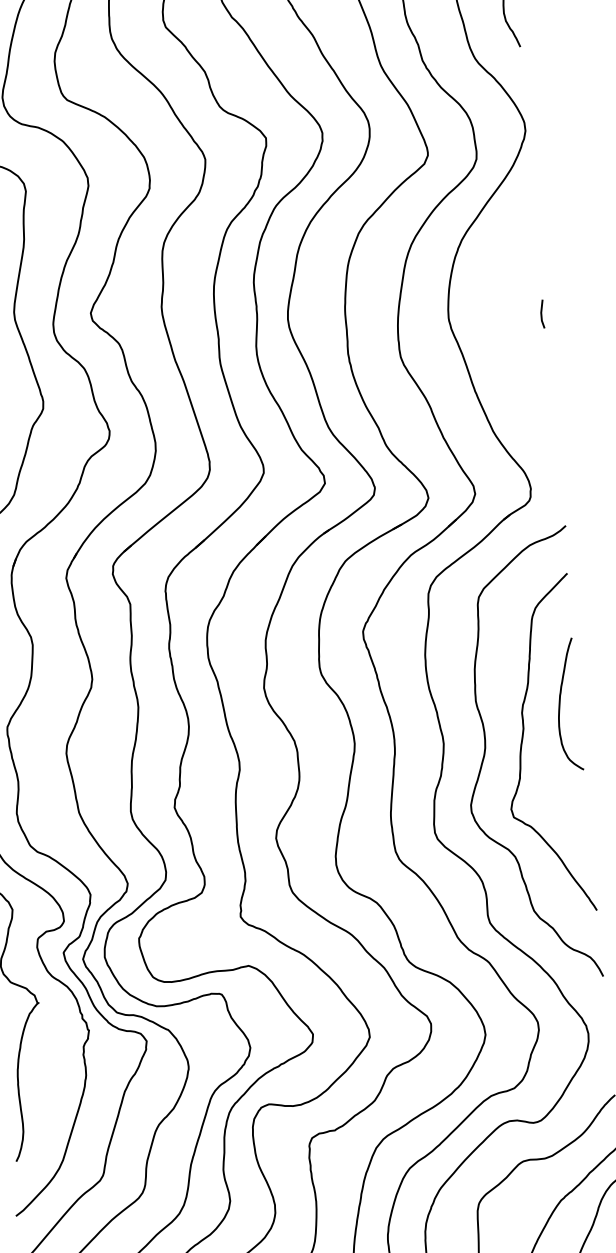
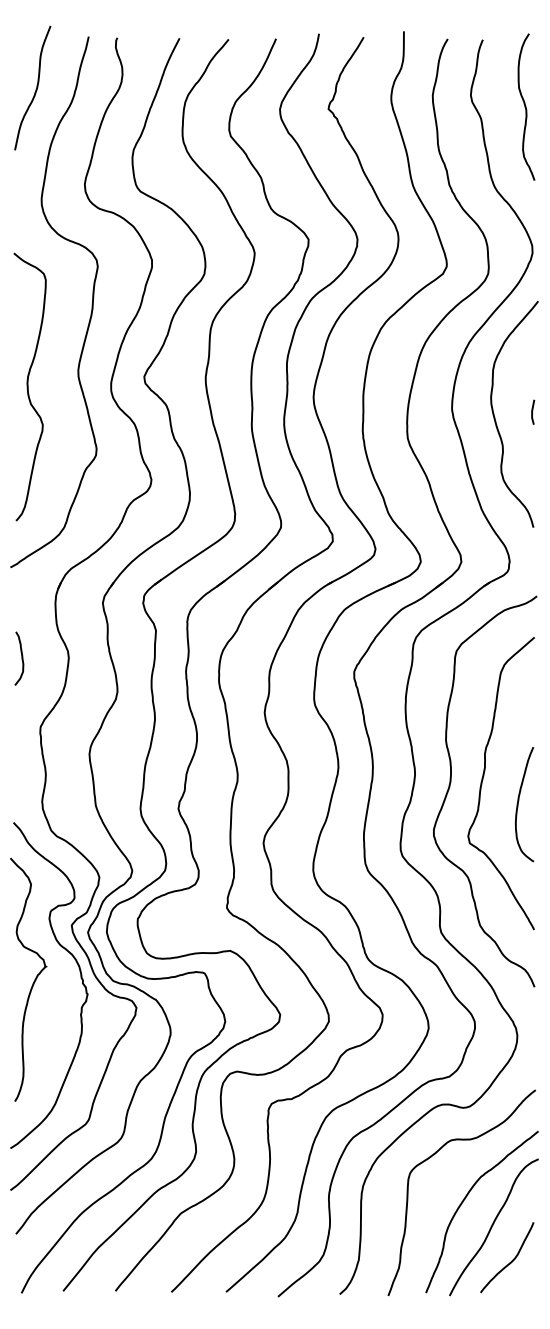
curve: (499, 324) -> (495, 417), added
curve: (561, 701) -> (519, 801), moved

